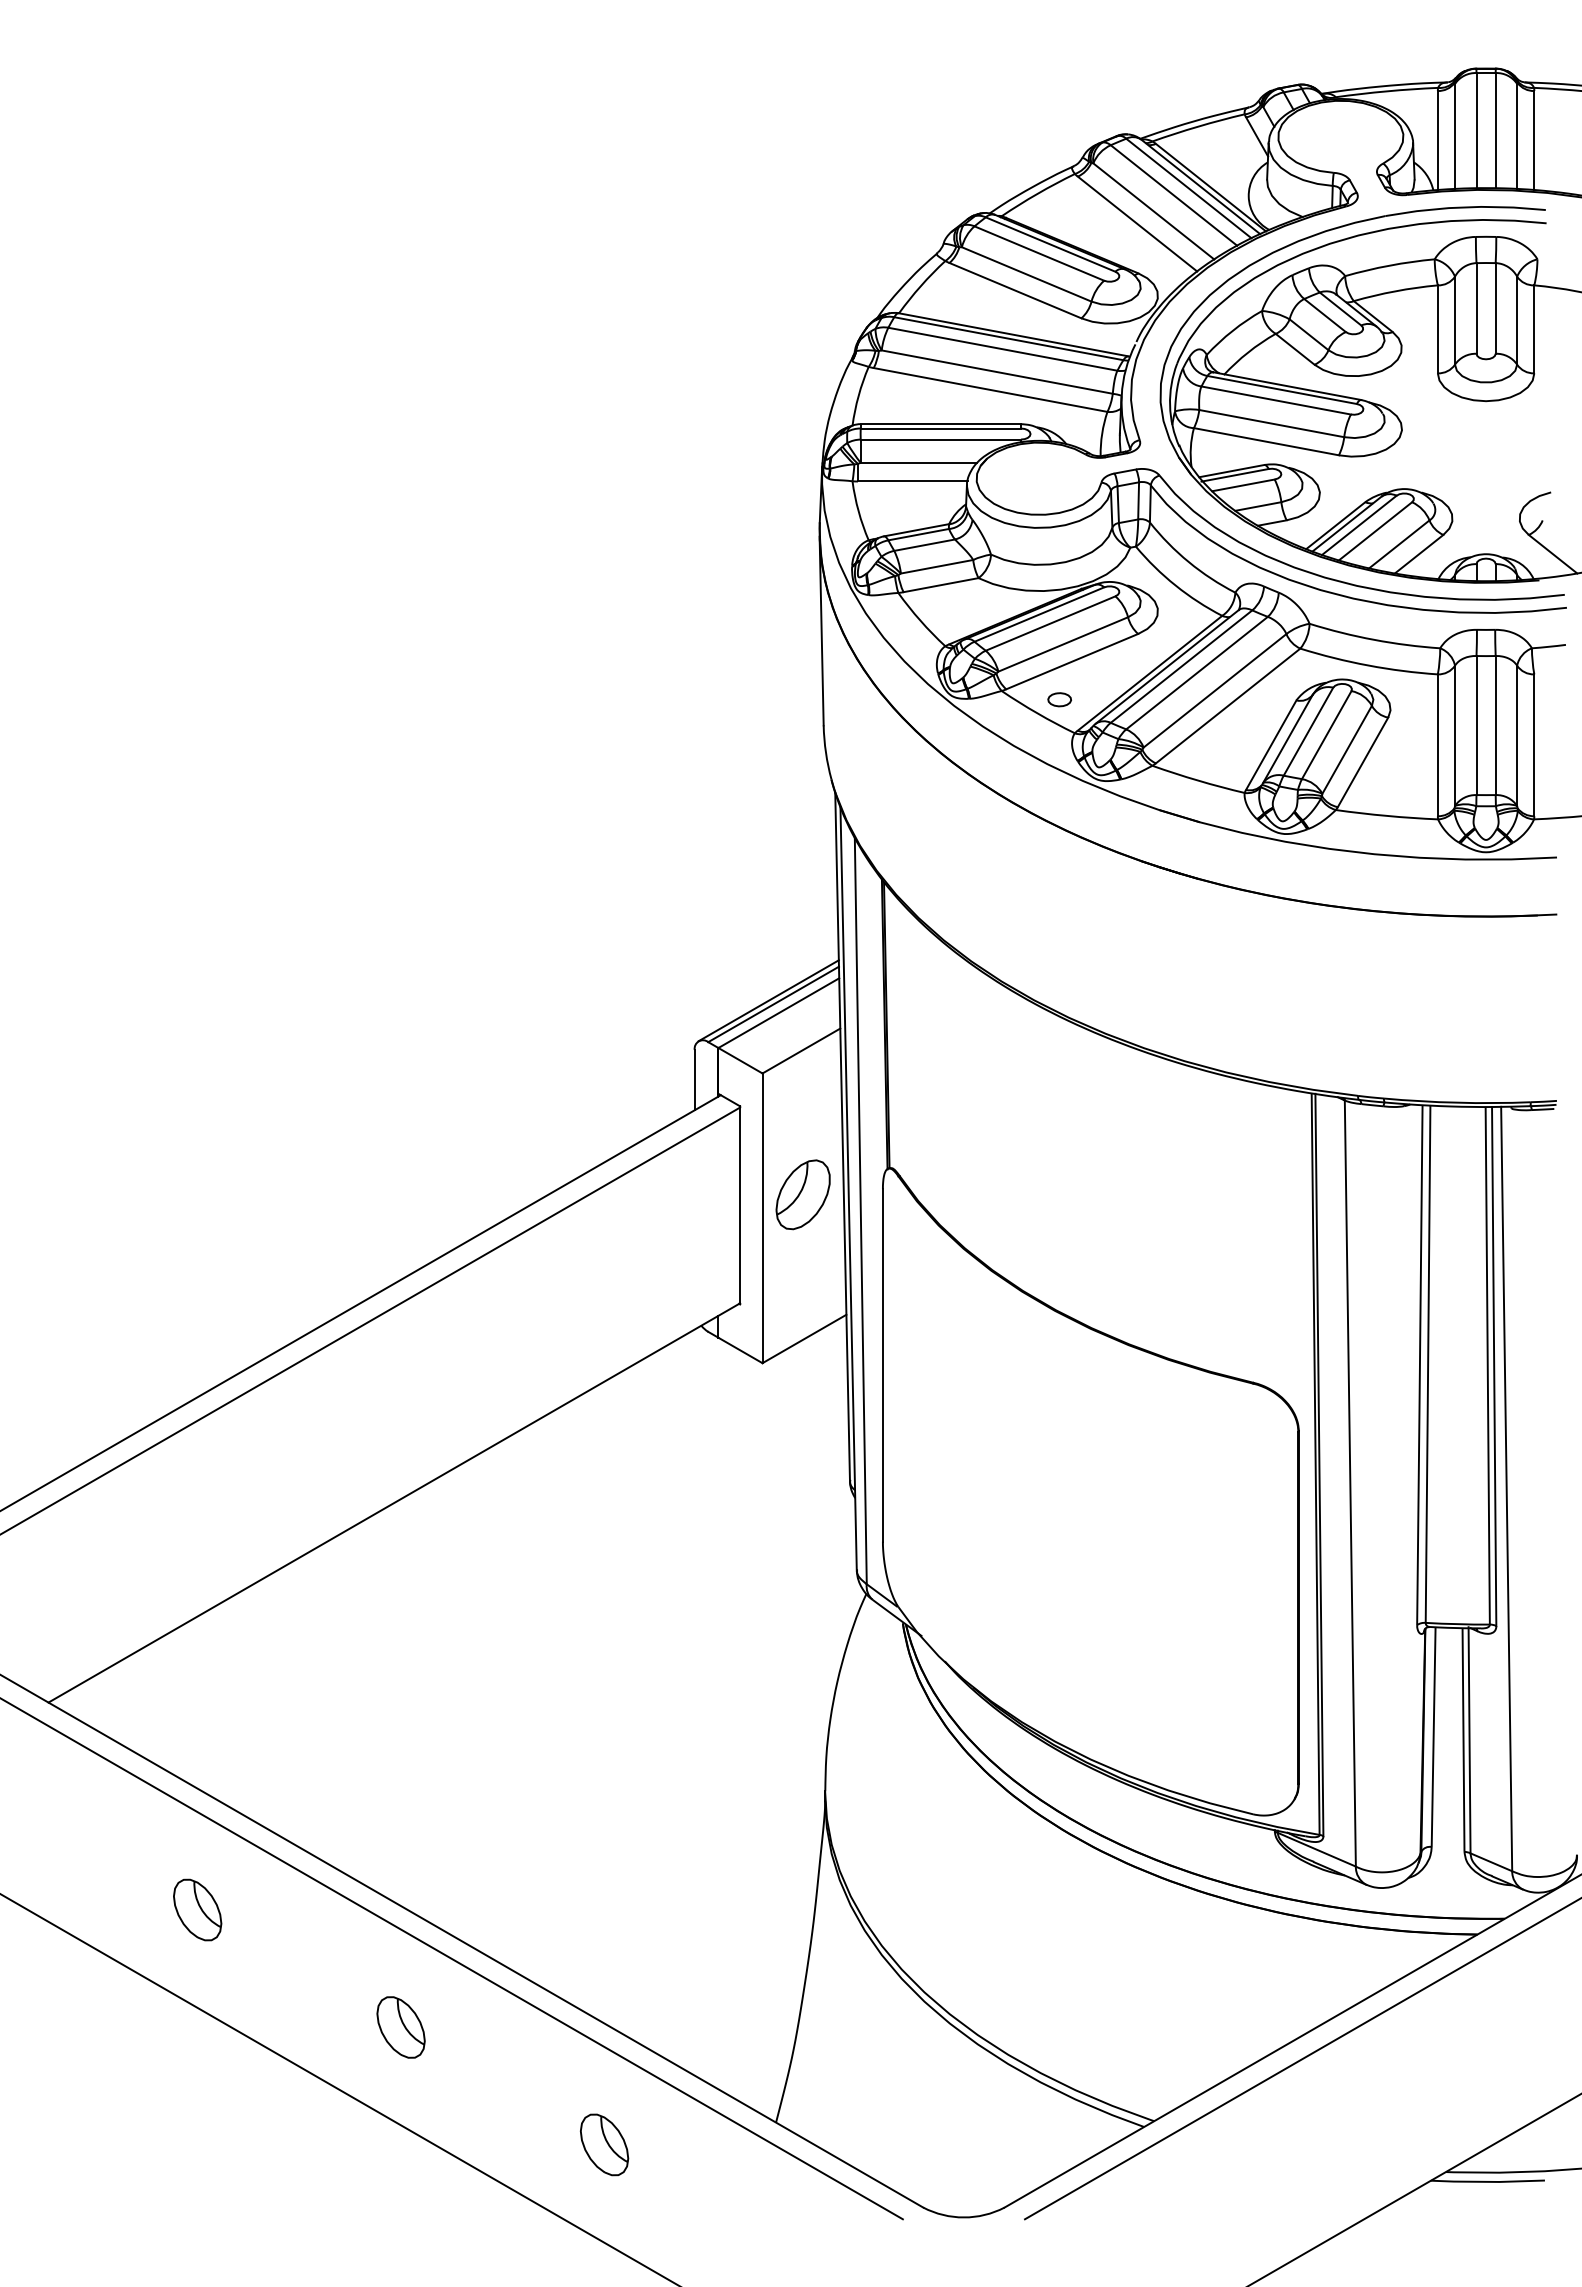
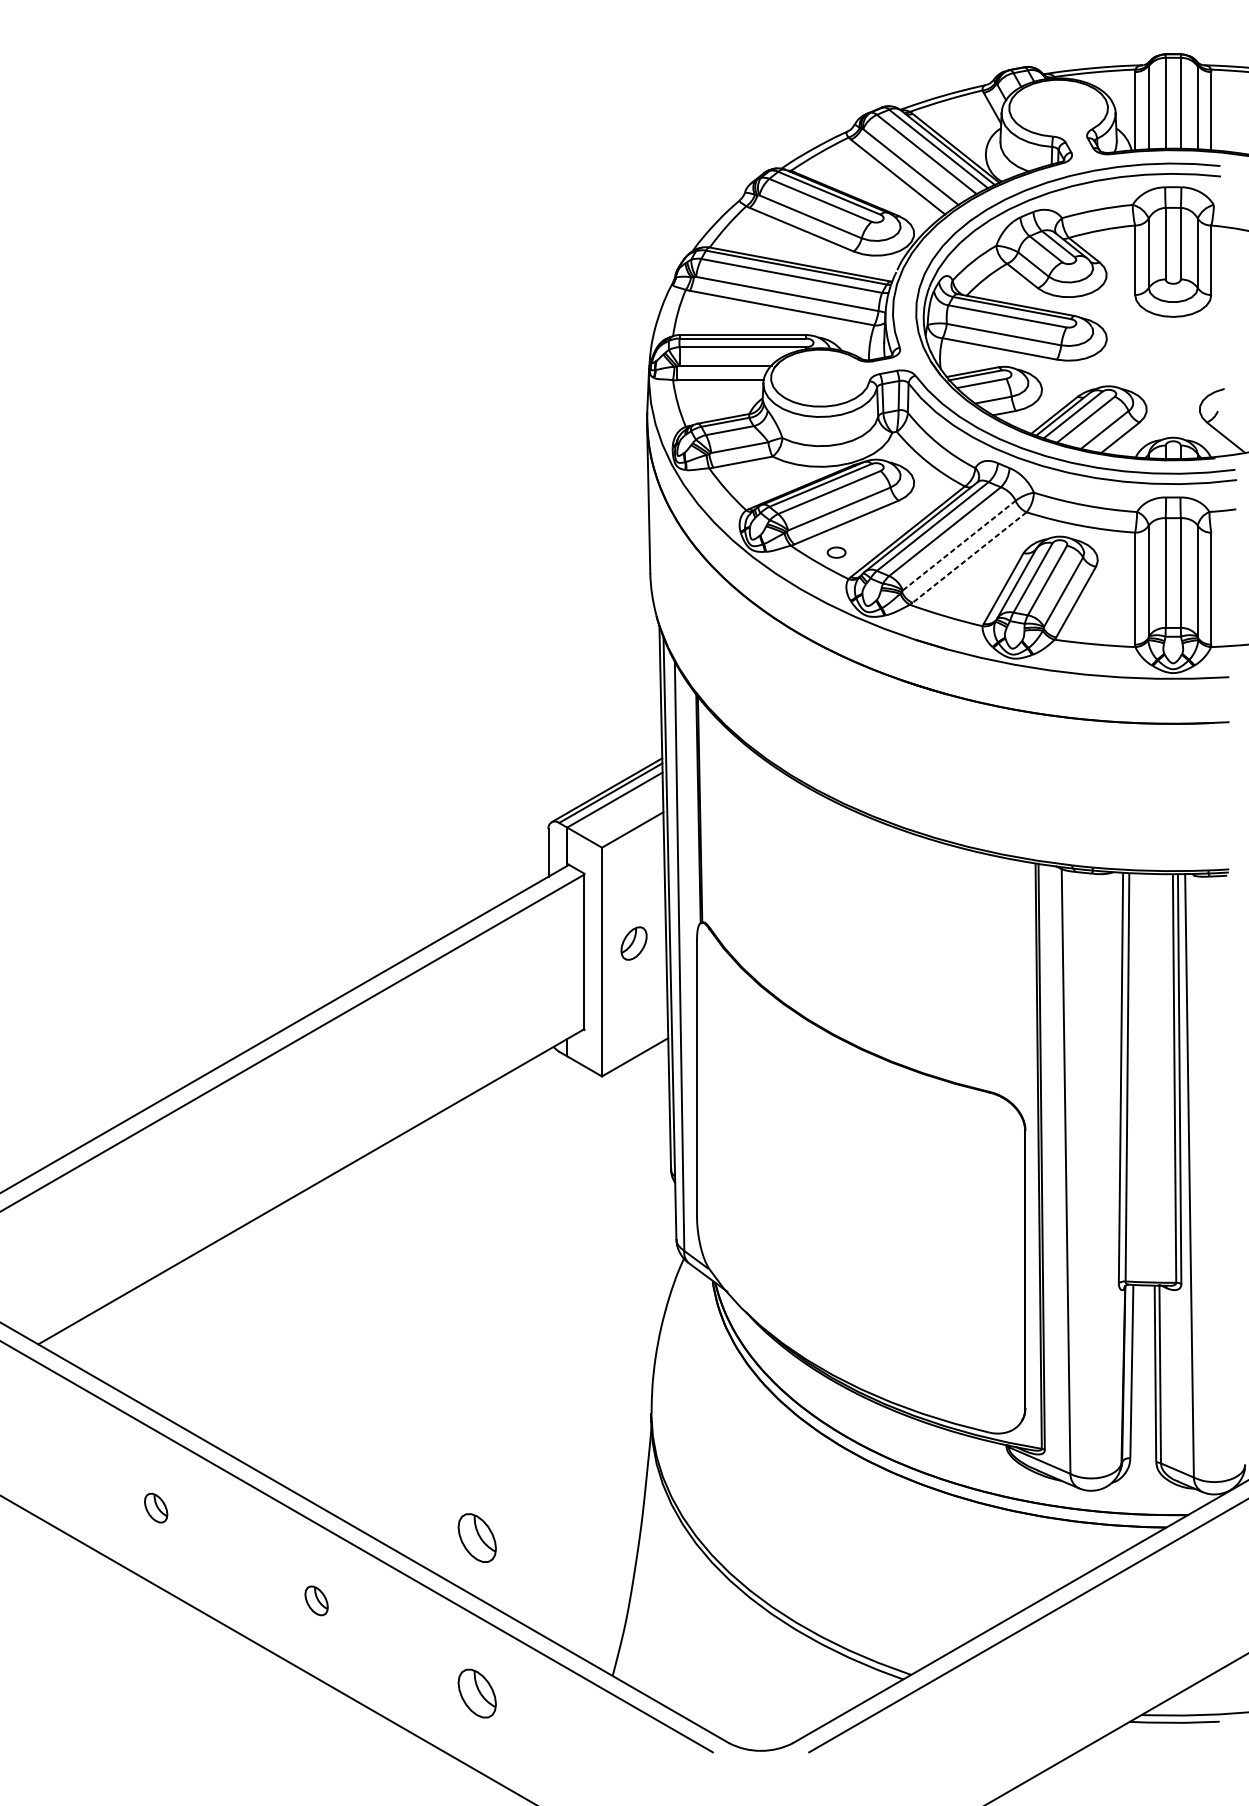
line: (1215, 690) -> (959, 545), solid -> dashed
line: (1227, 706) -> (969, 557), solid -> dashed
part: (802, 1194) -> (633, 943), size x0.6
part: (197, 1909) -> (155, 1507), size x0.6
part: (604, 1947) -> (477, 1537), added
part: (400, 2027) -> (316, 1600), size x0.6

